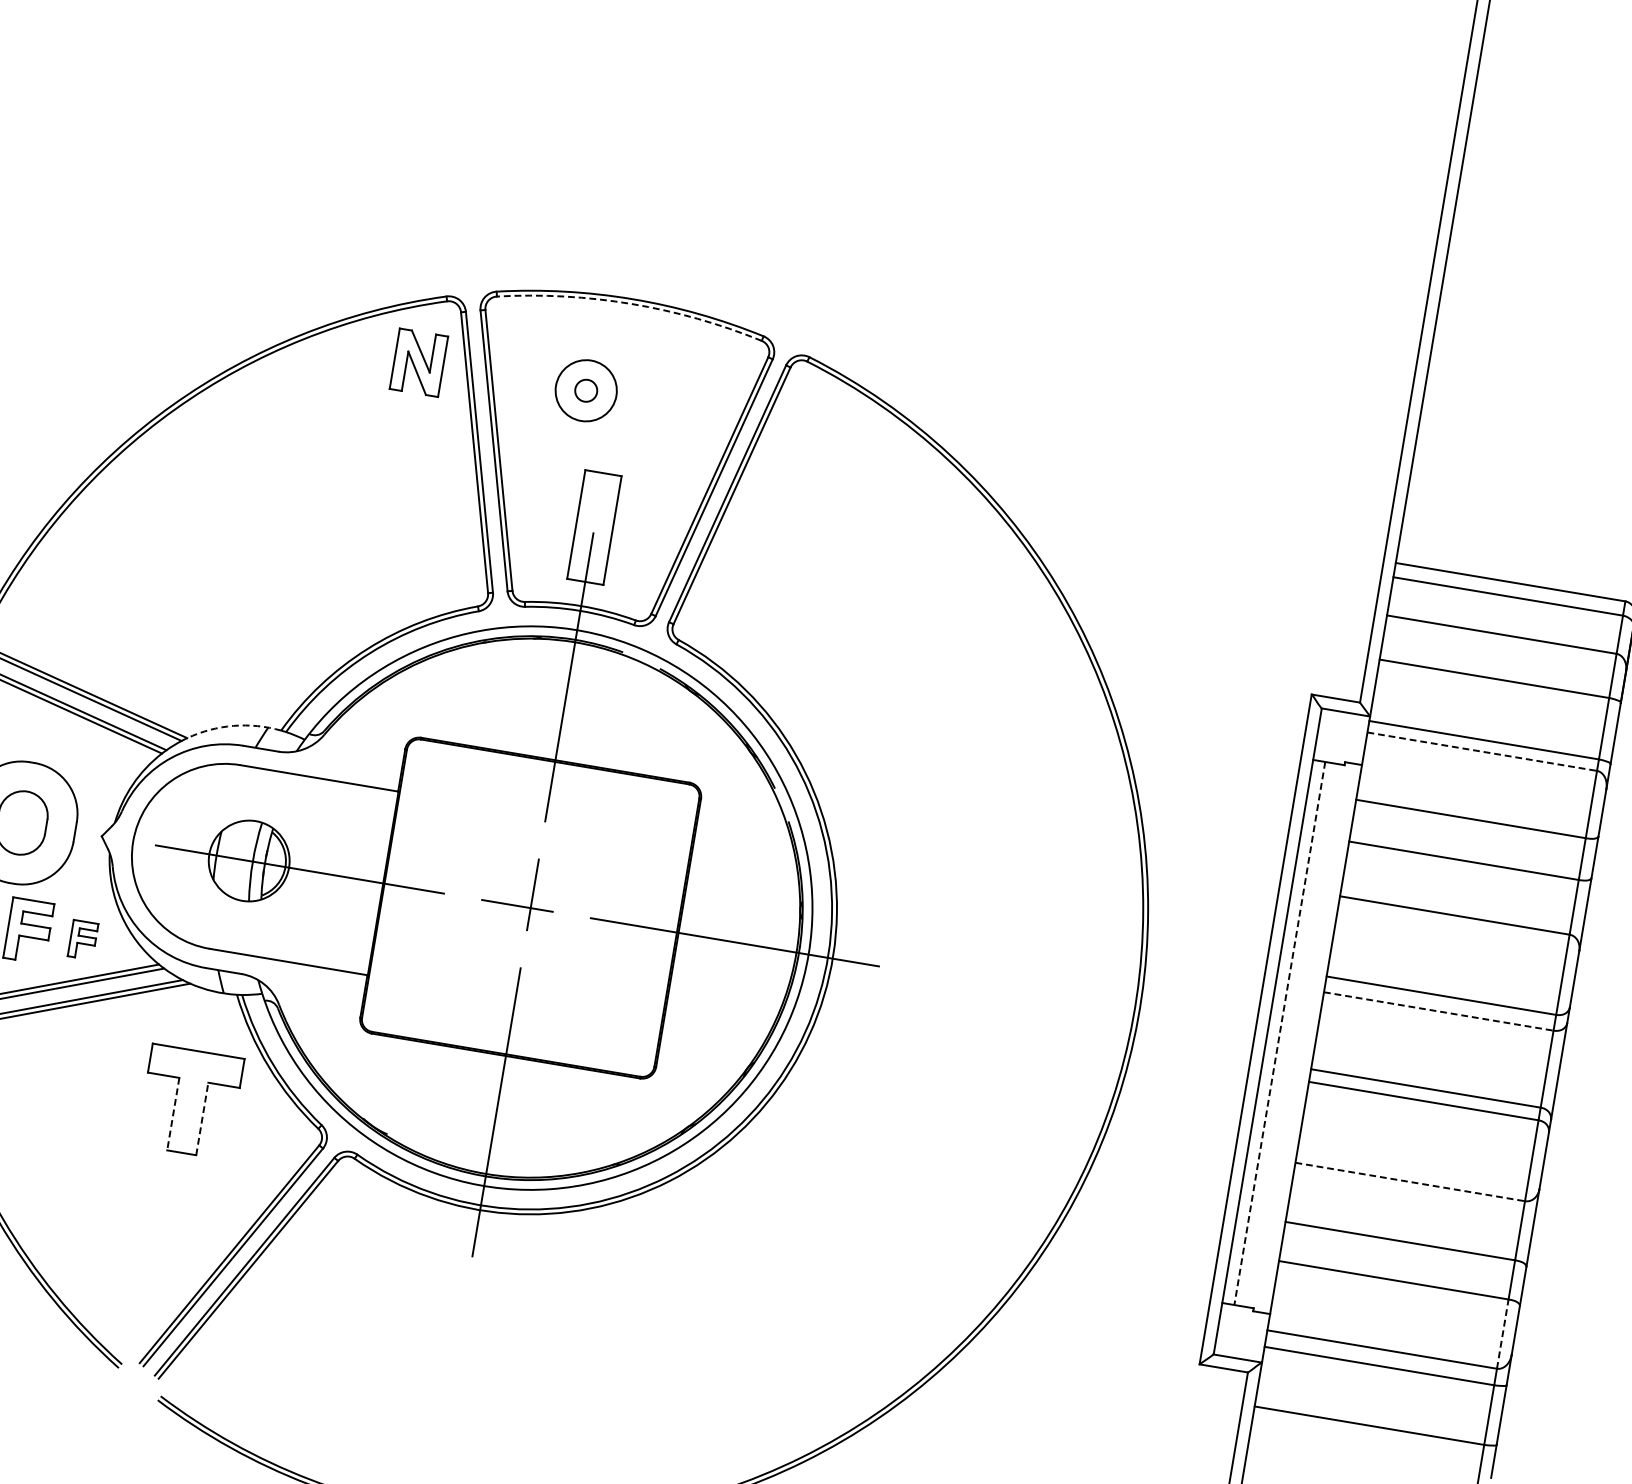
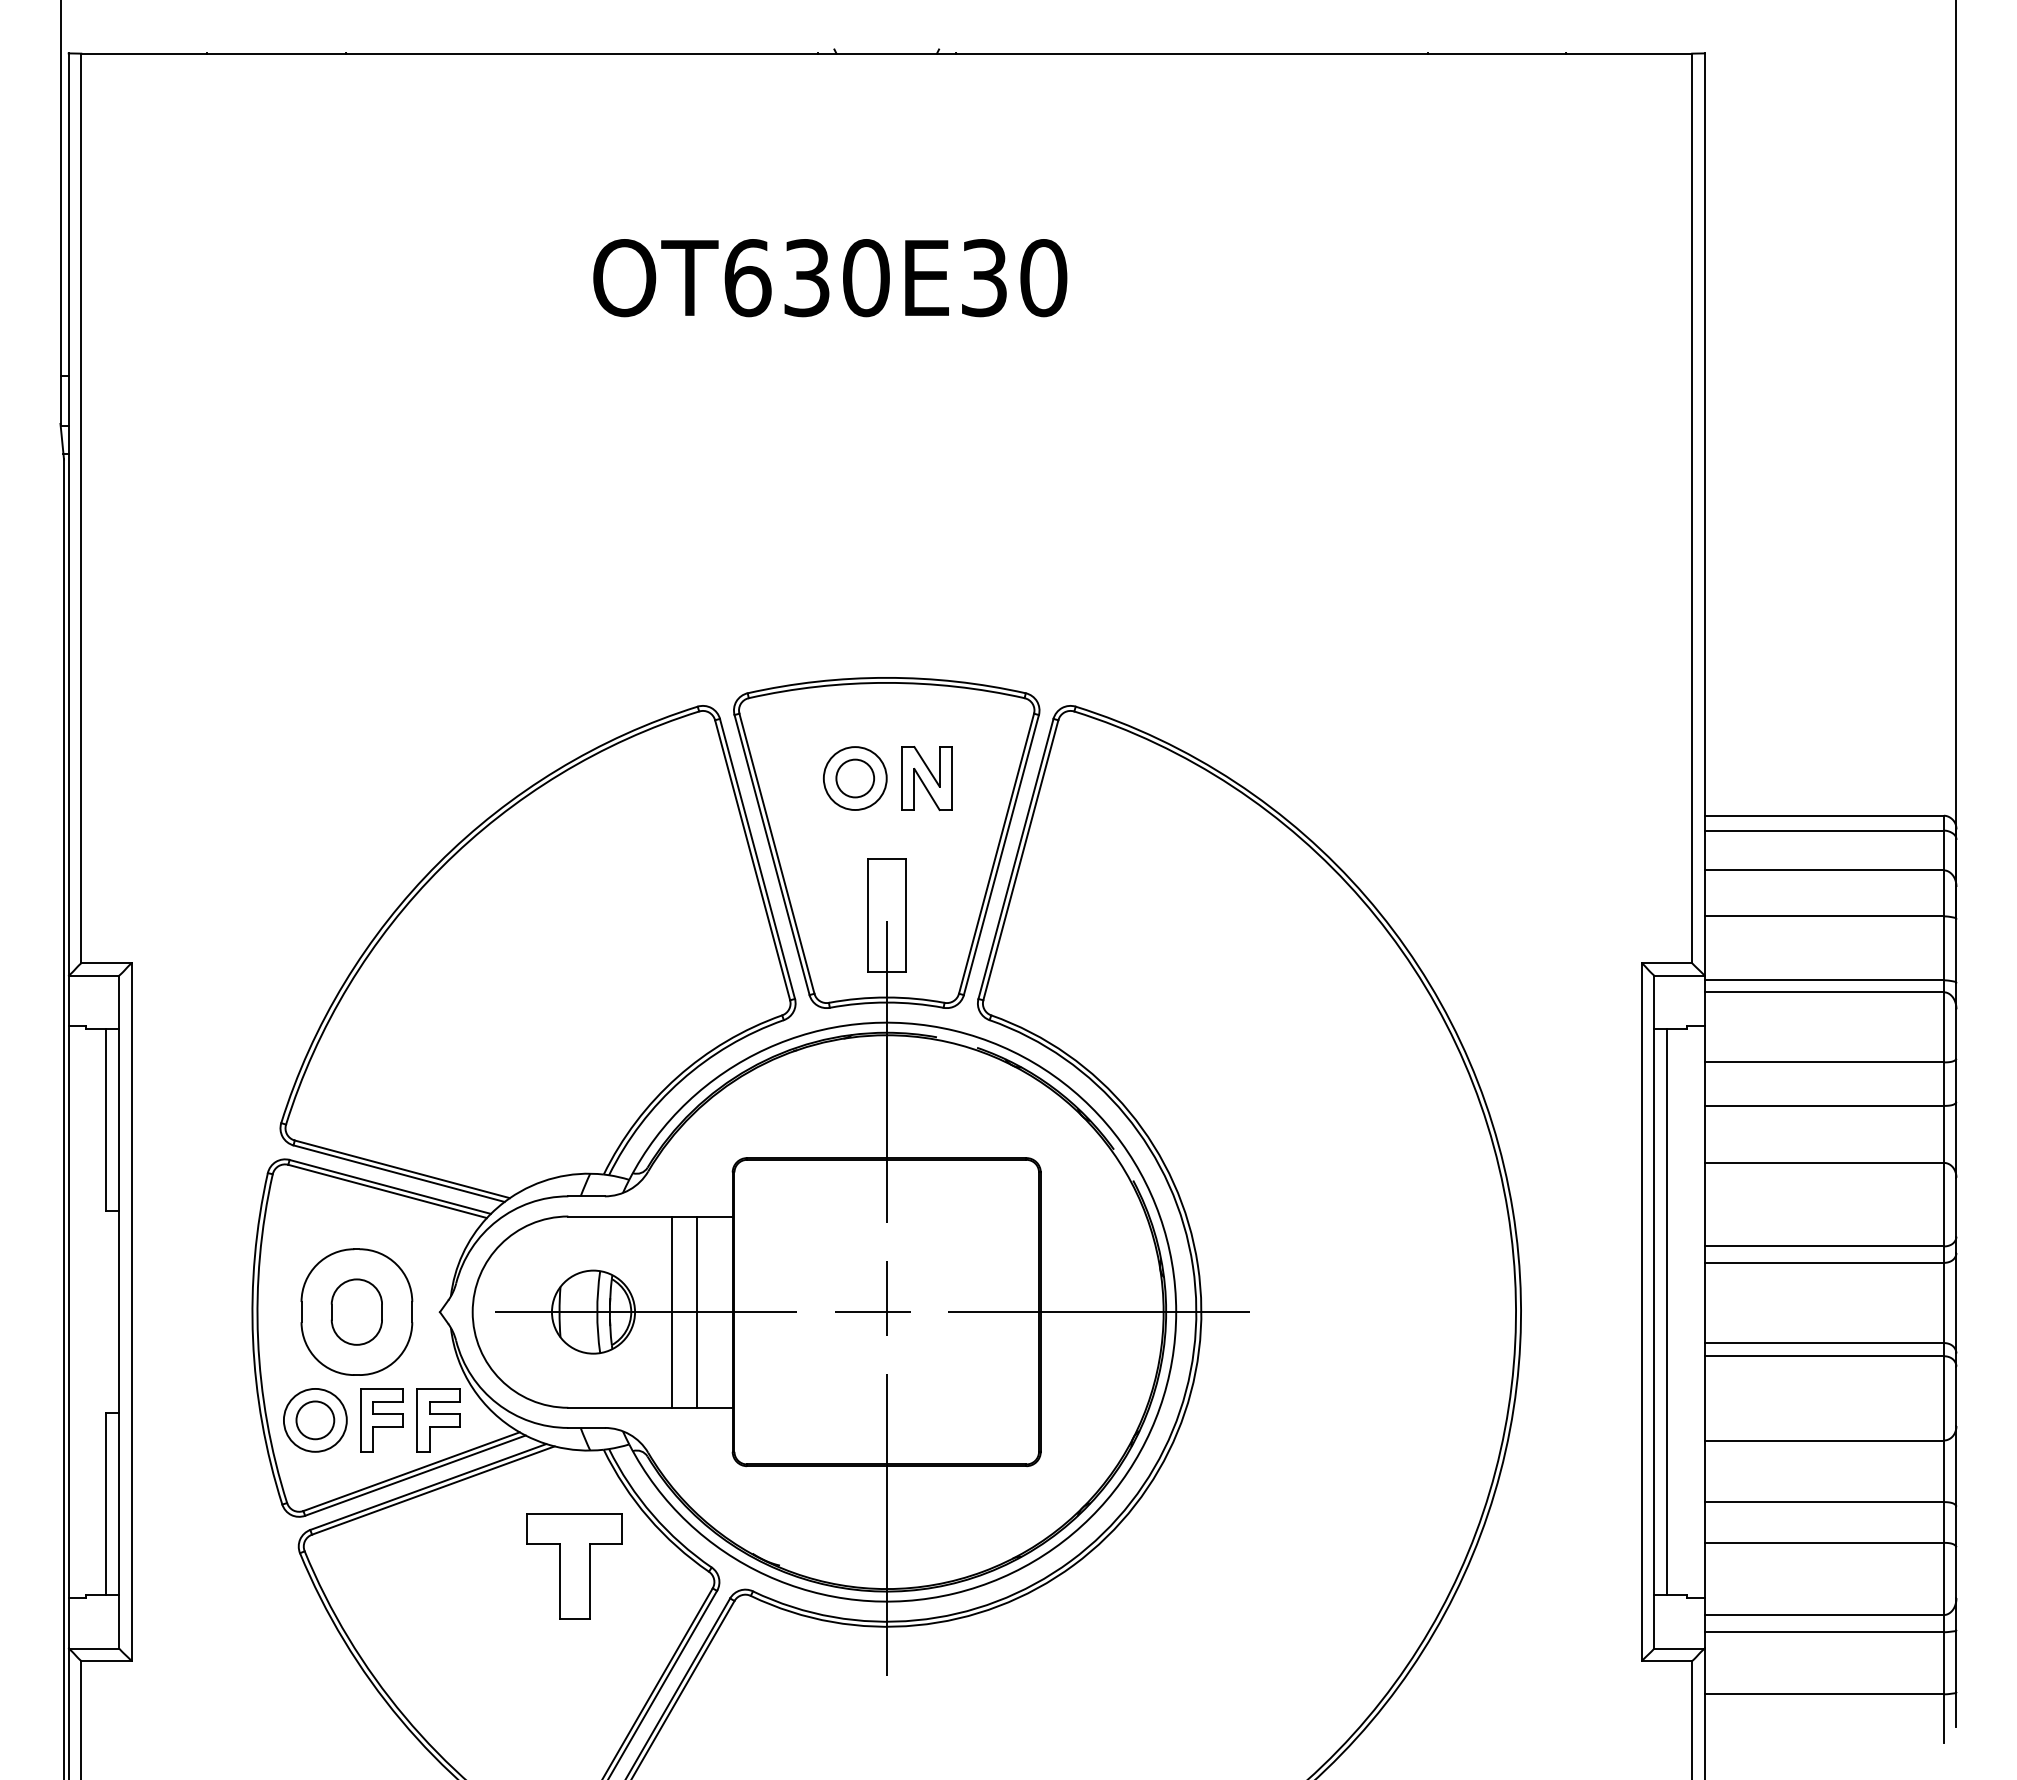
arc: (631, 303) -> (886, 682), dashed -> solid
part: (418, 362) -> (926, 778), moved
circle: (586, 390) -> (855, 778), size x1.67
arc: (233, 725) -> (554, 1177), dashed -> solid
line: (1482, 751) -> (1824, 992), dashed -> solid
line: (324, 872) -> (671, 1311), added
line: (348, 876) -> (696, 1311), added
part: (82, 940) -> (438, 1420), size x1.67
line: (1438, 1011) -> (1824, 1262), dashed -> solid
line: (1280, 1033) -> (1667, 1312), dashed -> solid
line: (173, 1114) -> (559, 1581), dashed -> solid
line: (202, 1118) -> (589, 1581), dashed -> solid
line: (1410, 1182) -> (1824, 1440), dashed -> solid
line: (1502, 1333) -> (1943, 1578), dashed -> solid

